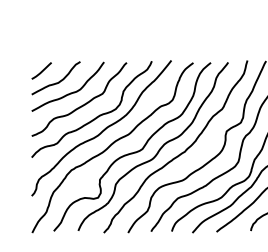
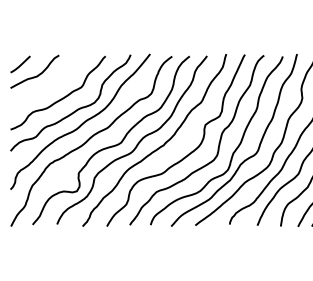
curve: (69, 92) -> (48, 86), removed

